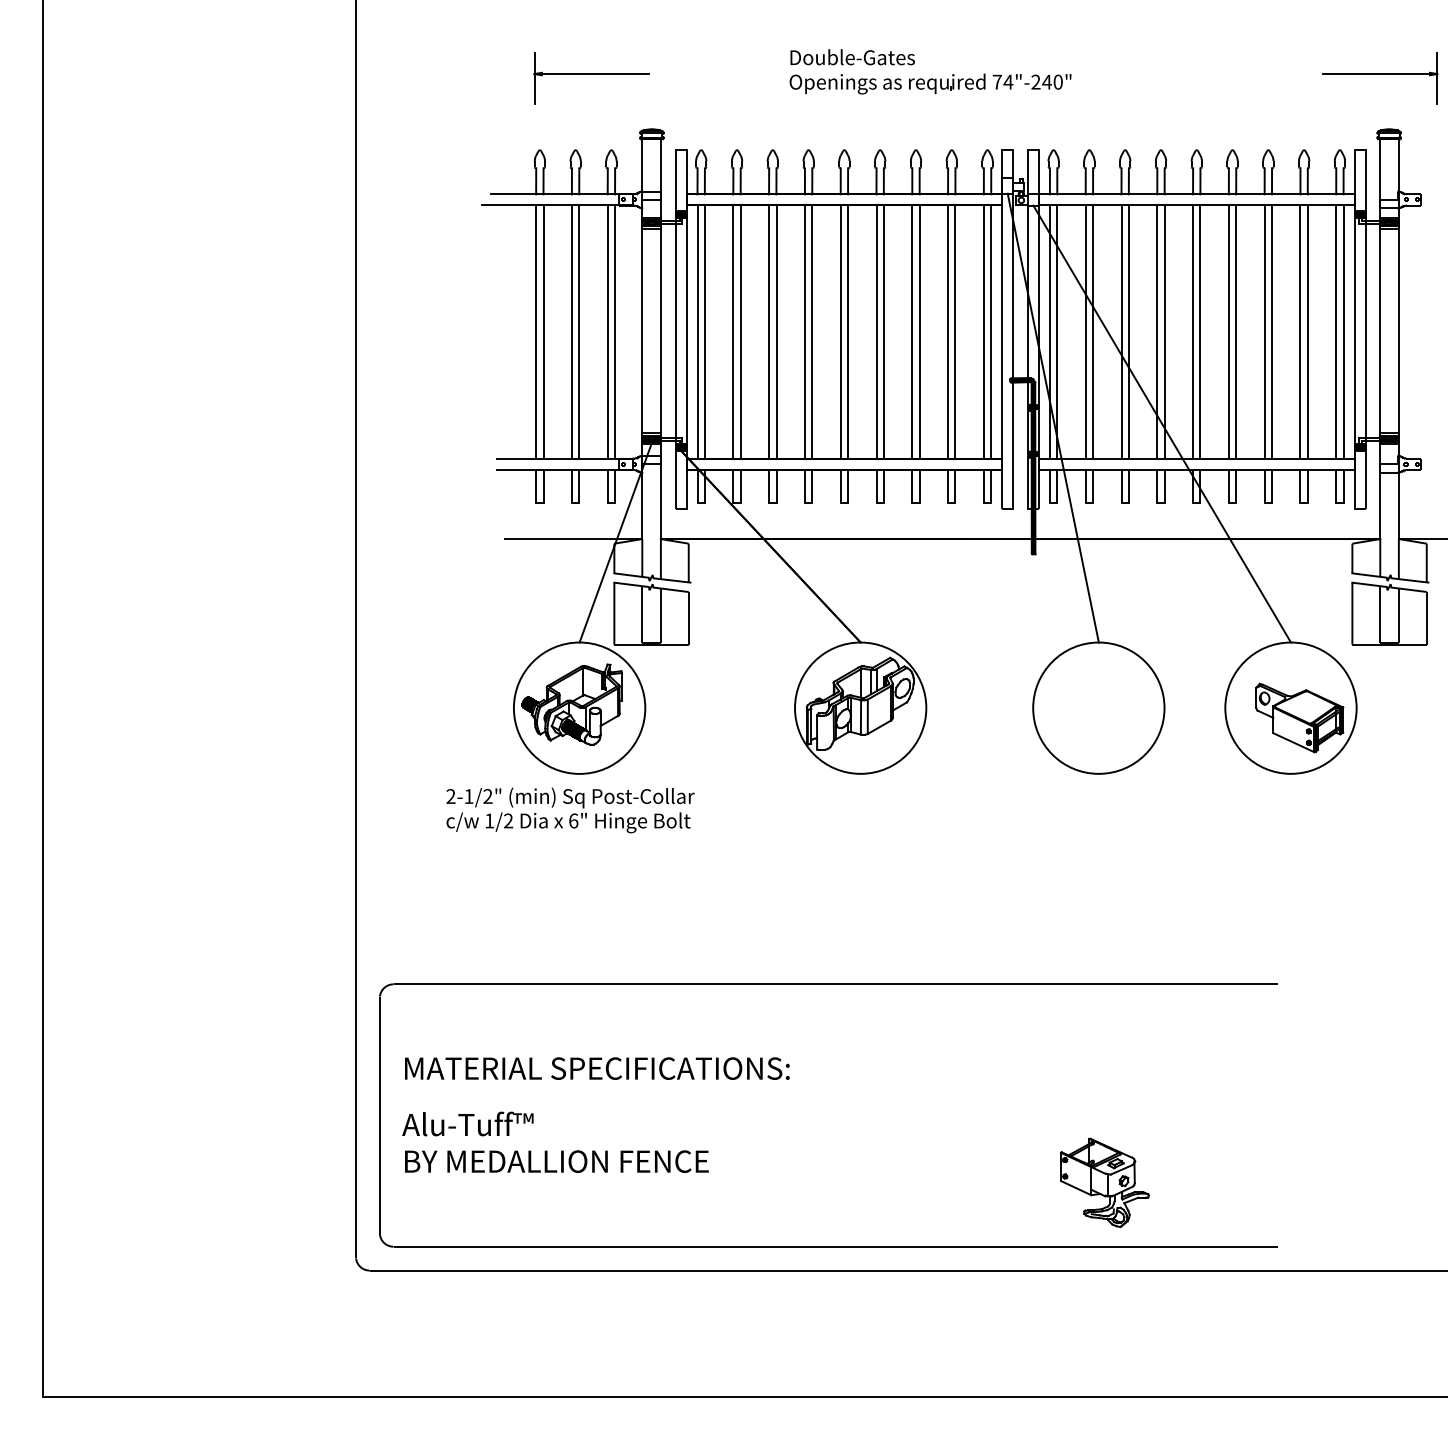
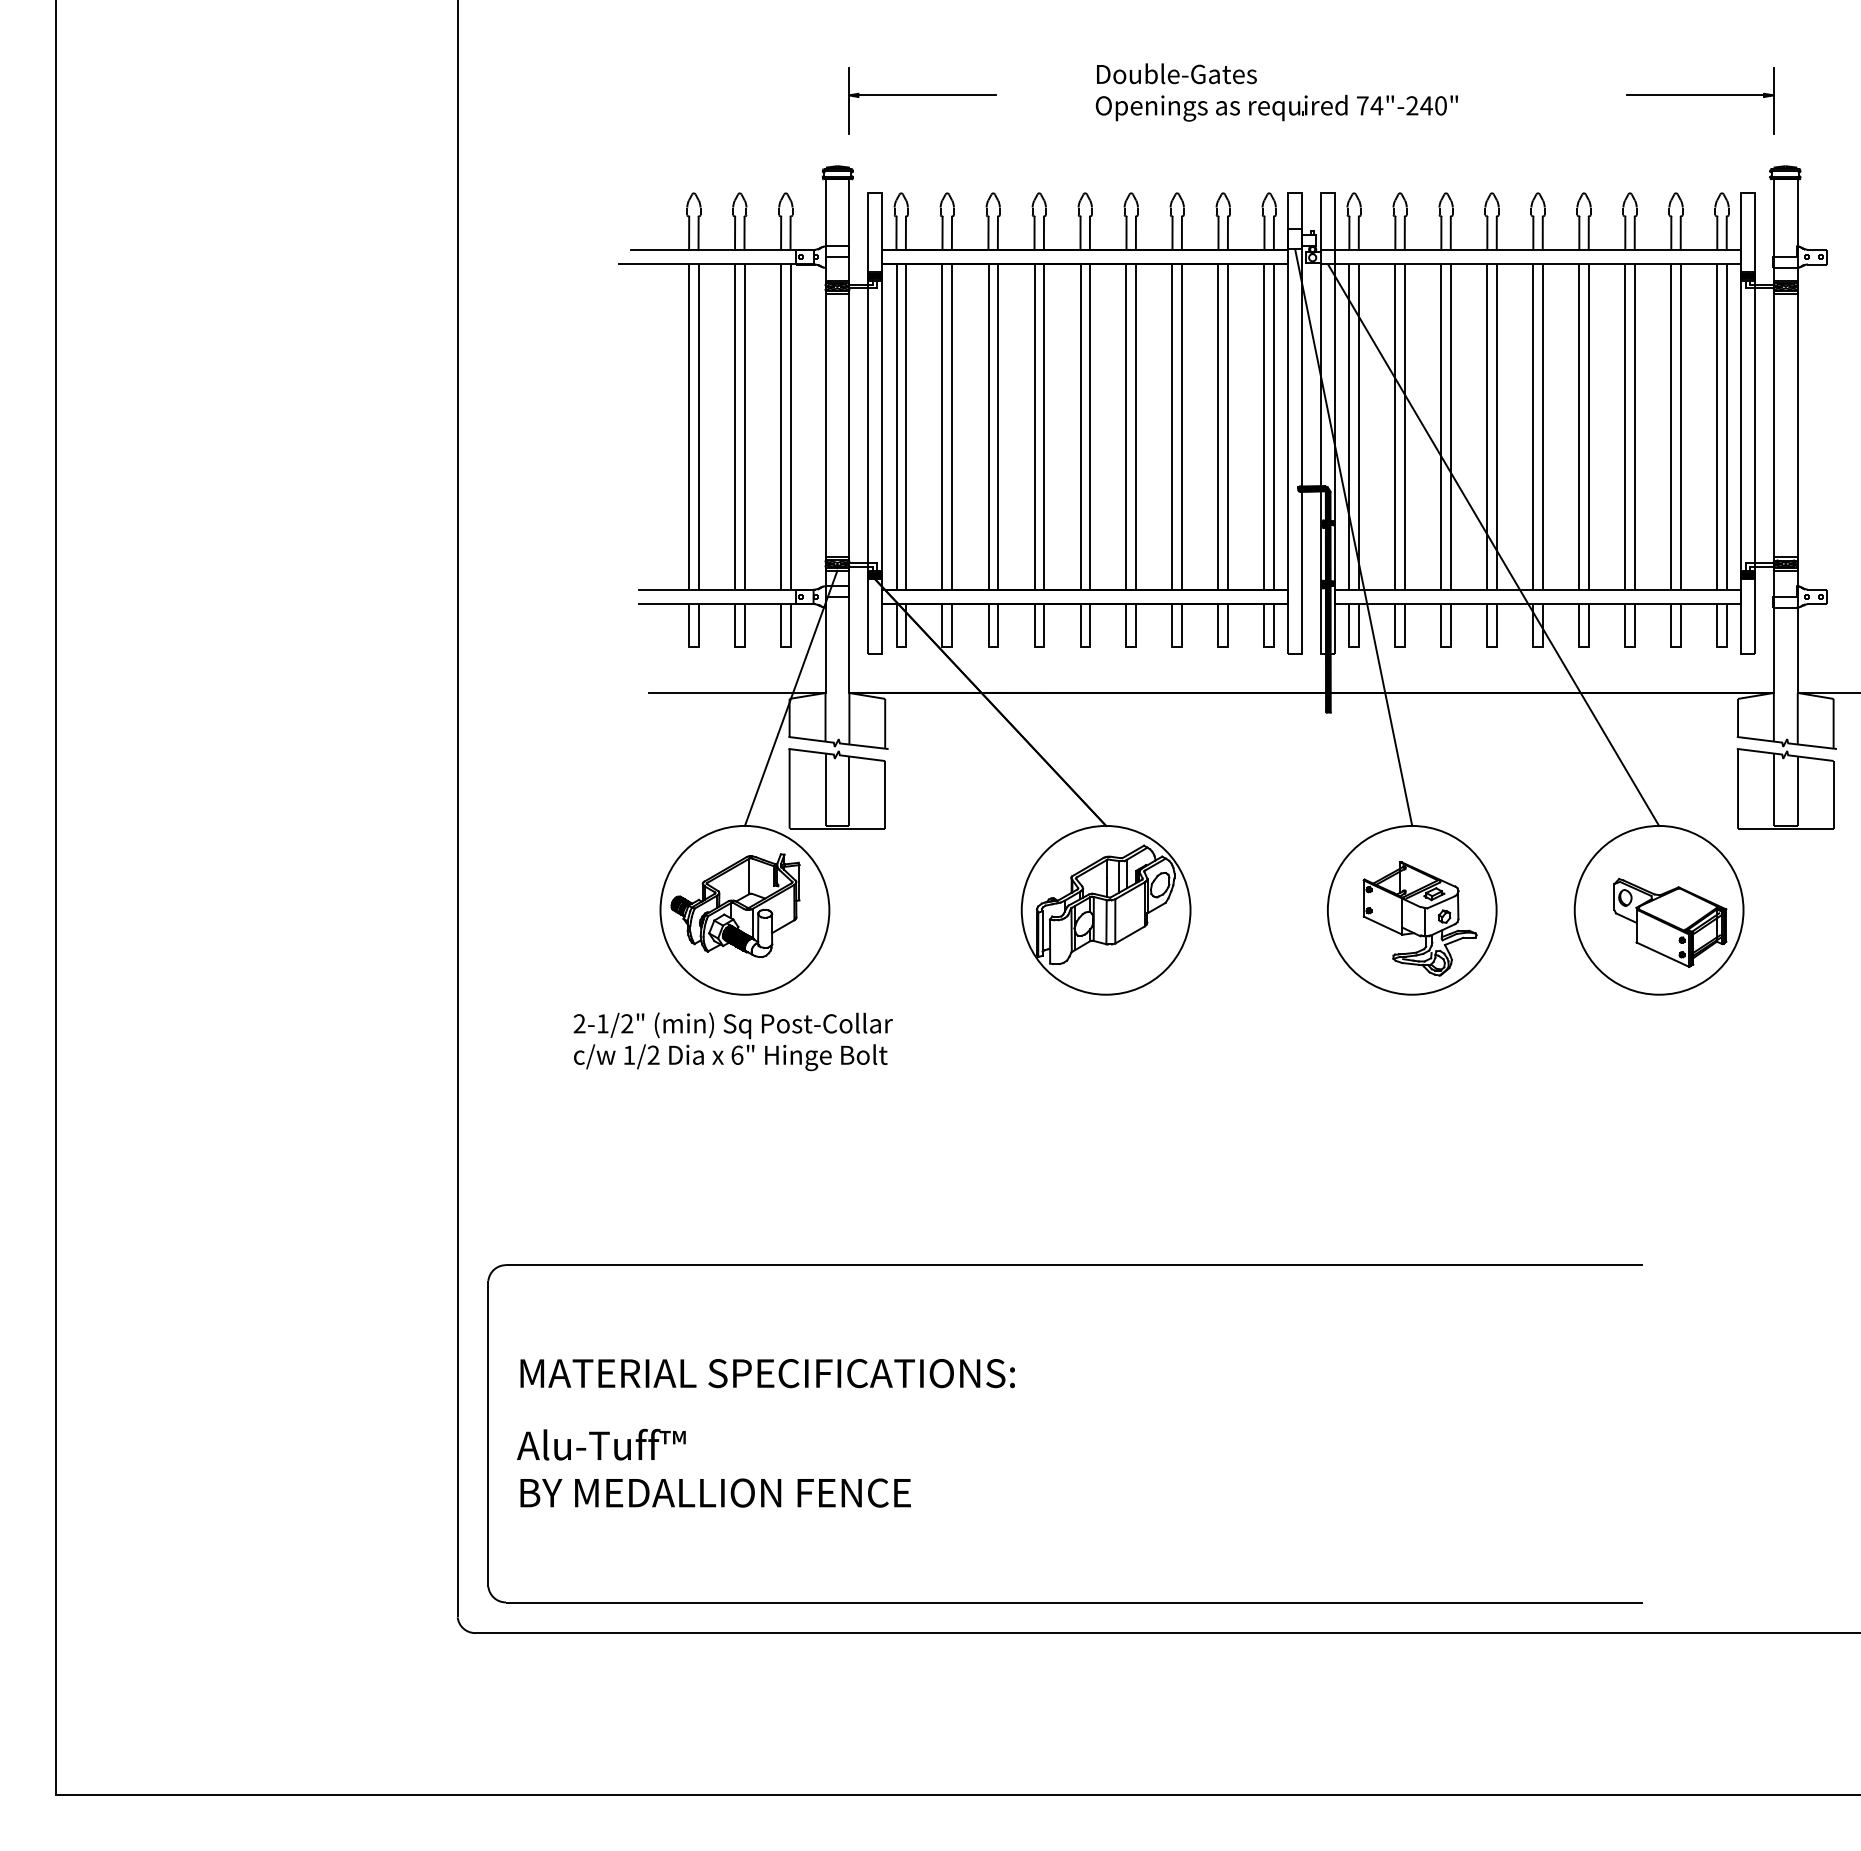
part: (591, 78) -> (922, 101), moved
part: (930, 78) -> (1276, 101), moved
part: (1380, 78) -> (1700, 101), moved
part: (1104, 1182) -> (1419, 918), moved

